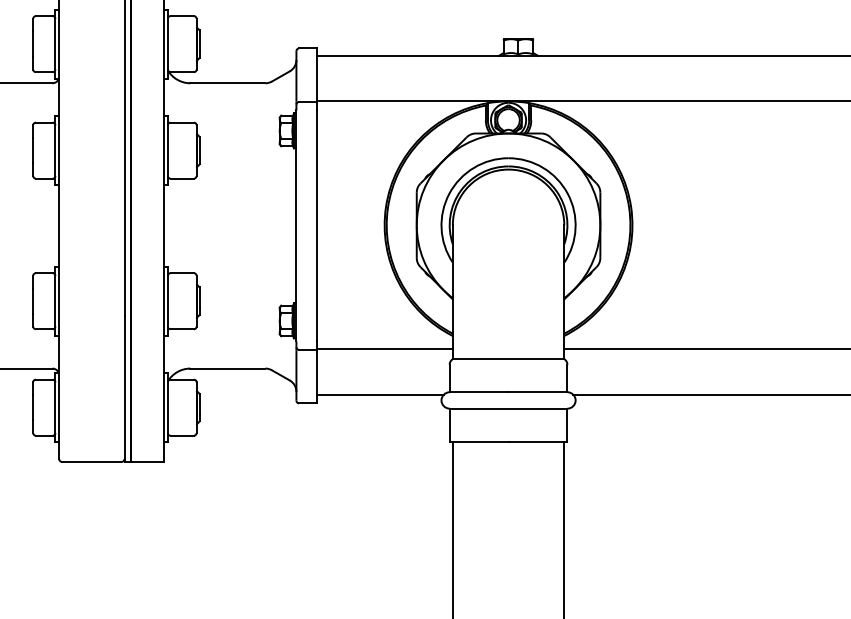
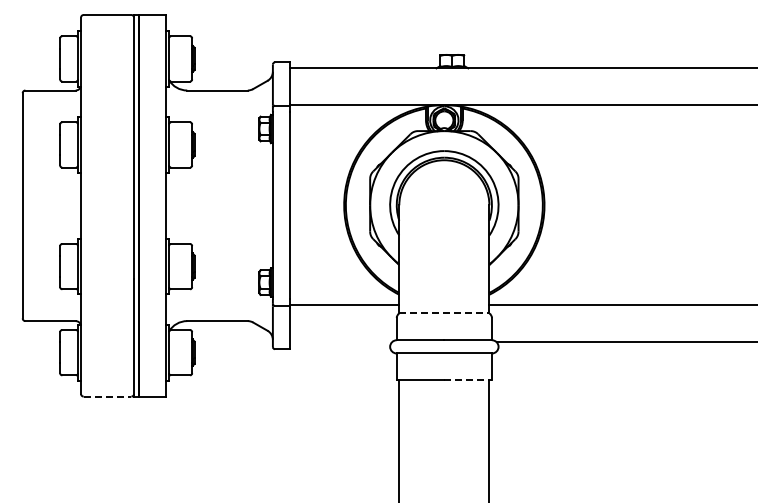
line: (508, 359) -> (444, 313), solid -> dashed
line: (380, 395) -> (340, 342), removed
line: (538, 442) -> (468, 380), solid -> dashed
line: (91, 461) -> (107, 396), solid -> dashed

